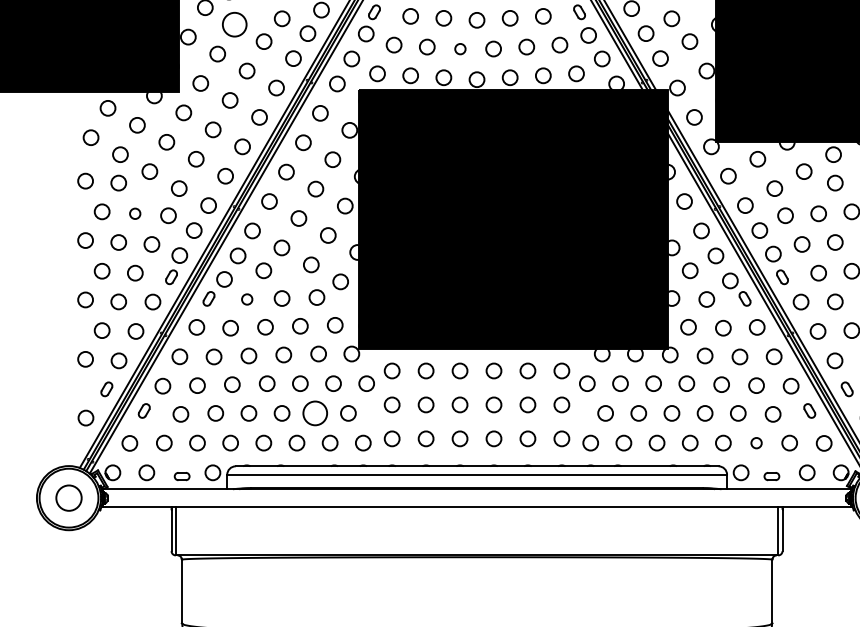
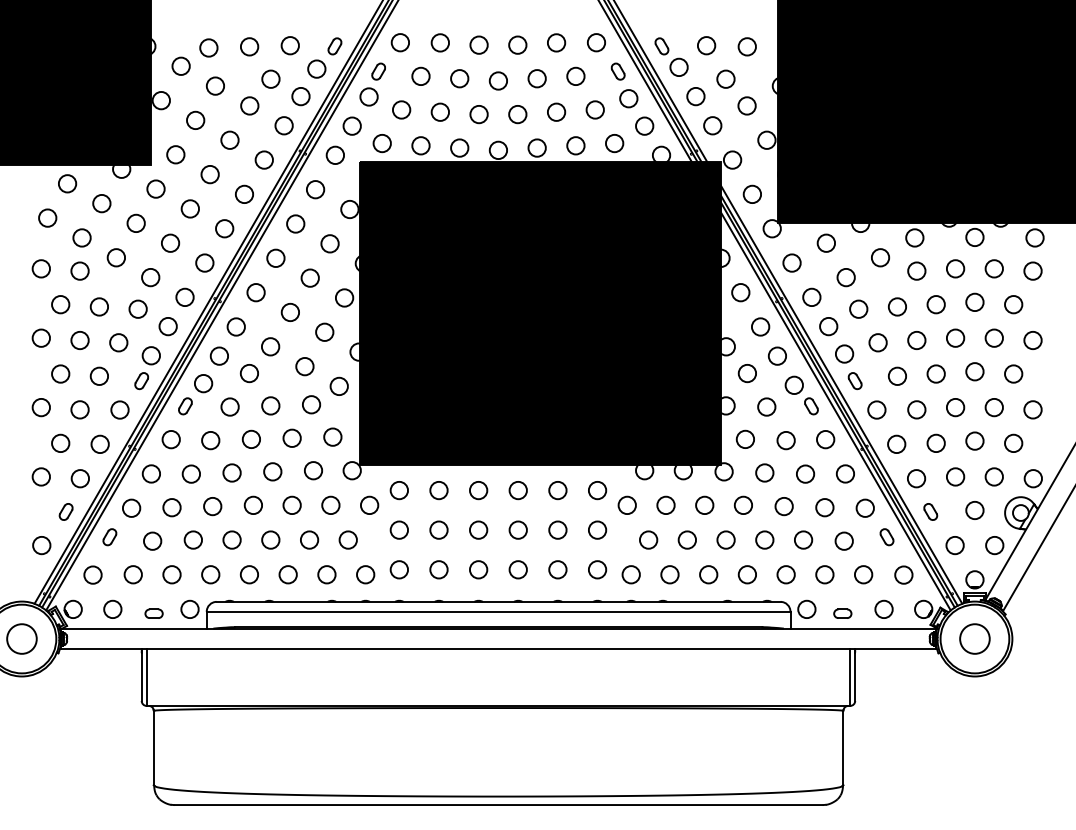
circle: (234, 24) -> (215, 85), size x0.62
circle: (459, 48) -> (478, 114), size x1.43
circle: (134, 213) -> (98, 306), size x1.43
circle: (246, 299) -> (229, 406), size x1.43
circle: (315, 412) -> (309, 539), size x0.62
circle: (756, 442) -> (824, 574), size x1.43

